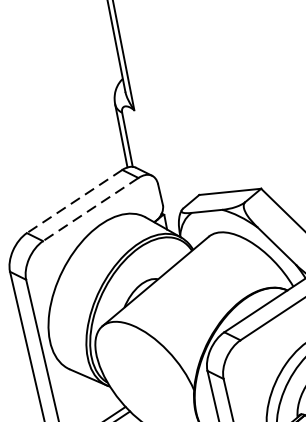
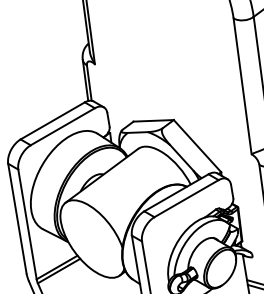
line: (74, 202) -> (52, 121), dashed -> solid
line: (90, 210) -> (62, 127), dashed -> solid

